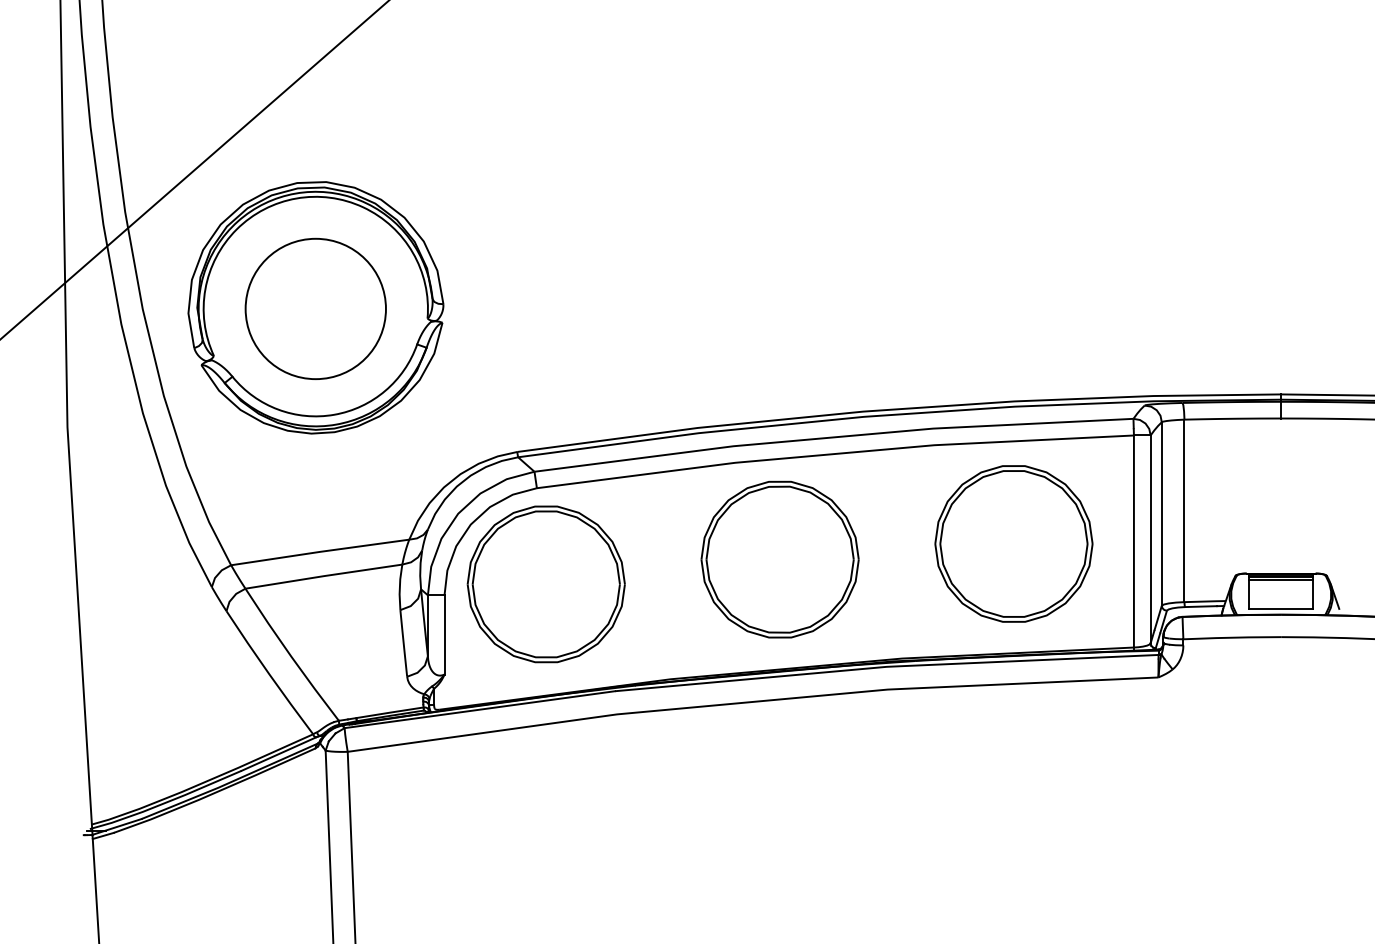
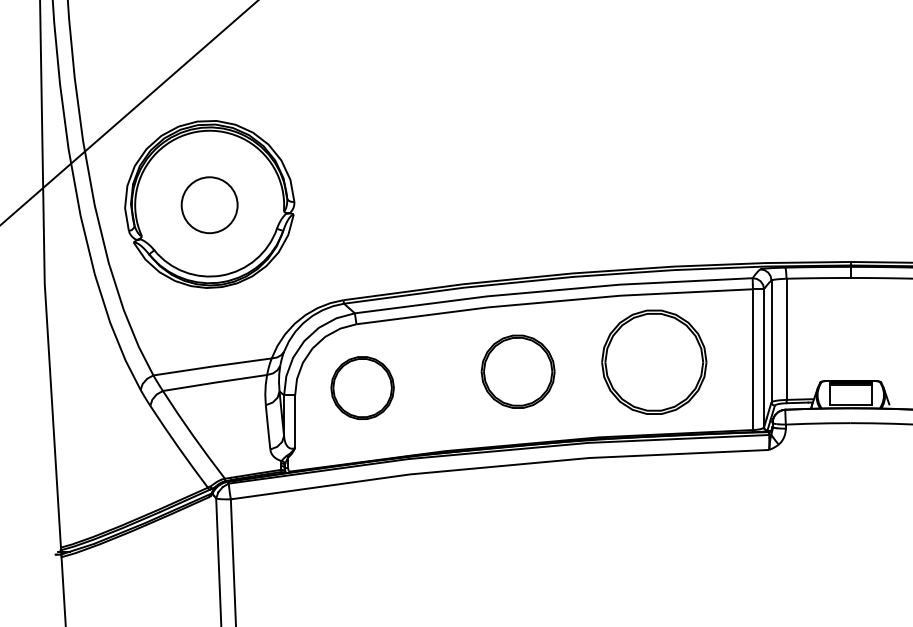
circle: (315, 307) -> (209, 204), size x0.6
part: (1014, 542) -> (654, 361), moved
part: (780, 559) -> (518, 371), size x0.7
part: (545, 583) -> (362, 387), size x0.6

